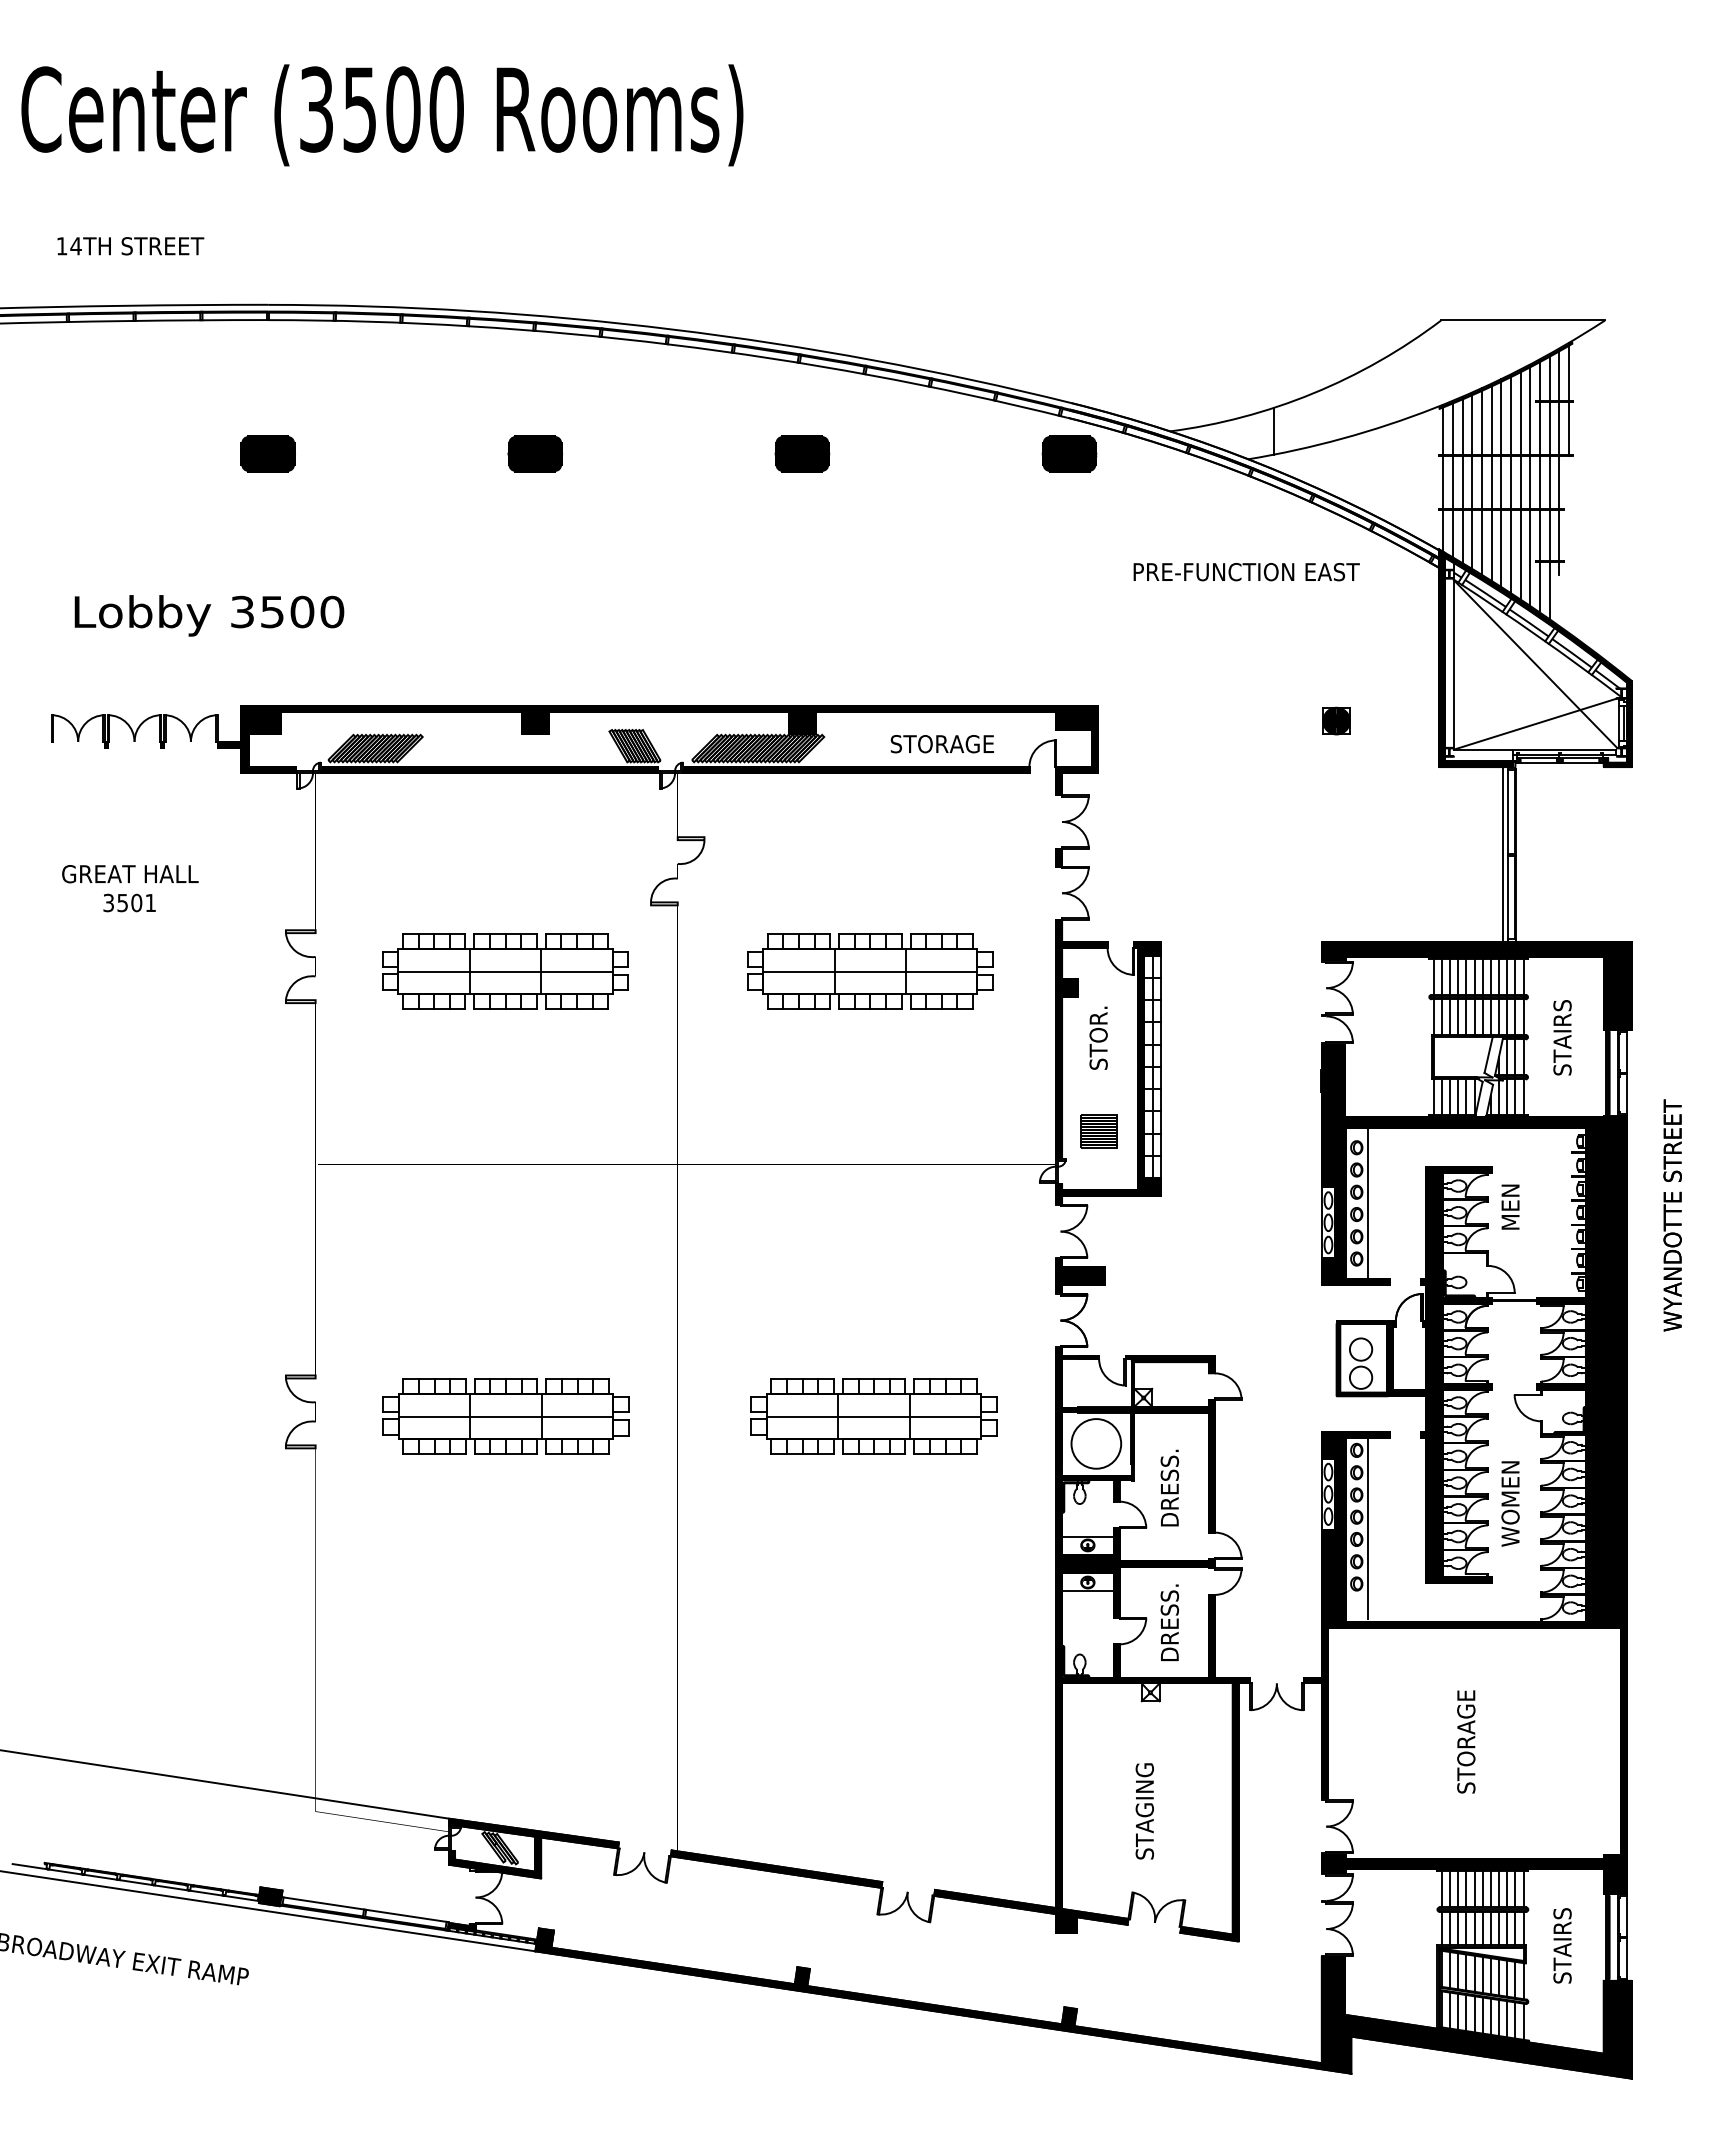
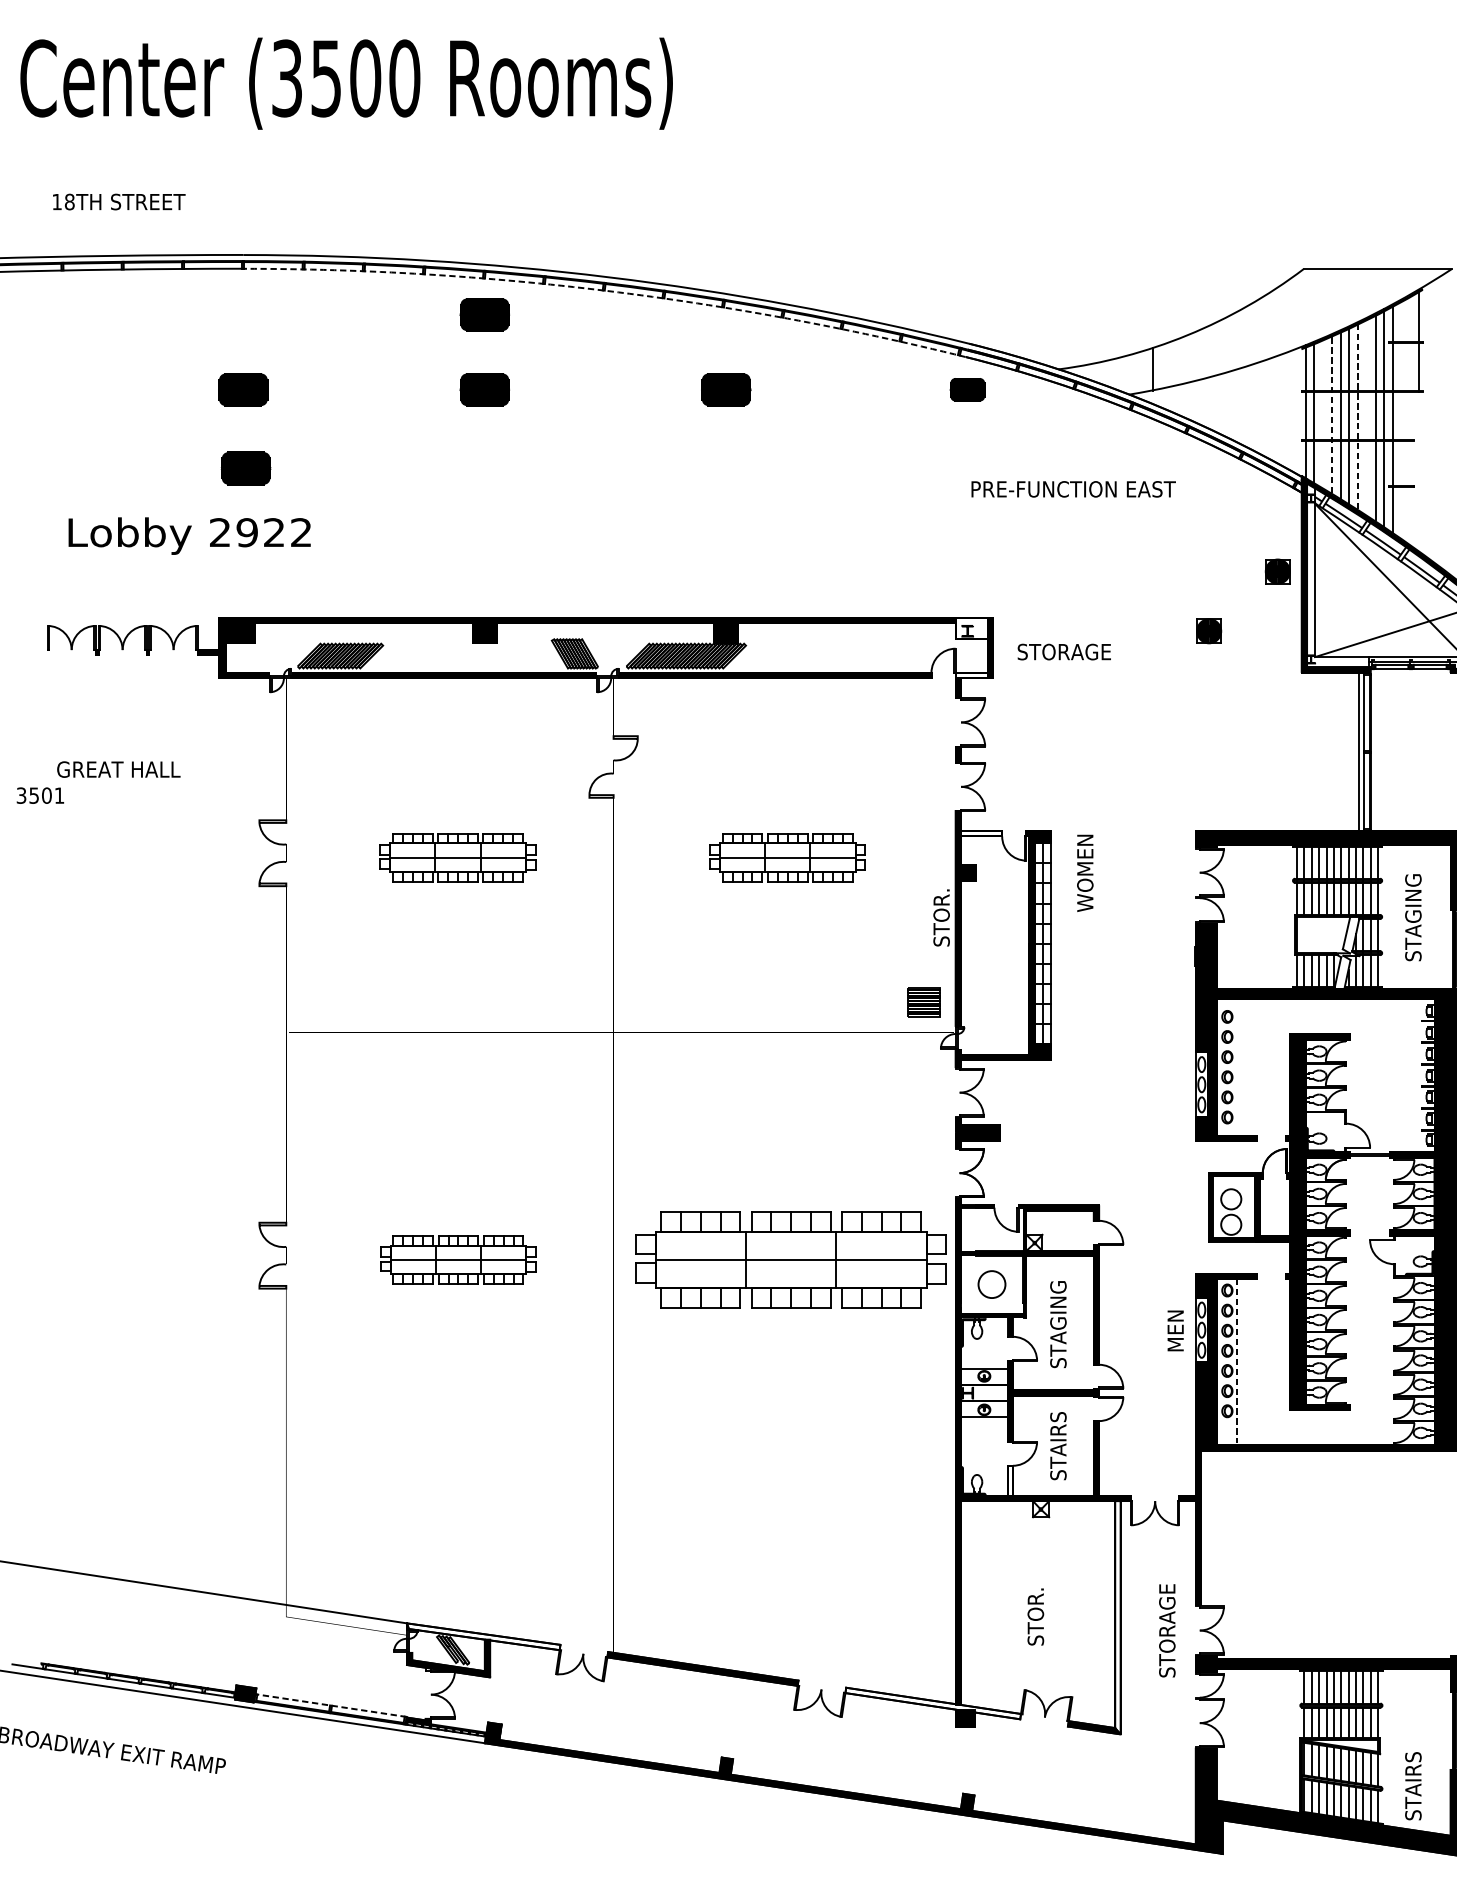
text: (75, 246) -> (69, 202), 14TH -> 18TH
arc: (670, 344) -> (607, 290), solid -> dashed
part: (534, 370) -> (484, 314), added
part: (1069, 453) -> (967, 389), size x0.7
line: (1559, 461) -> (1410, 396), removed
line: (1462, 479) -> (1322, 412), removed
line: (1472, 480) -> (1331, 413), solid -> dashed
line: (1501, 482) -> (1358, 415), solid -> dashed
line: (1510, 483) -> (1366, 416), removed
line: (1549, 485) -> (1401, 418), removed
part: (270, 540) -> (245, 468), added
text: (1246, 572) -> (1073, 489), moved
text: (287, 611) -> (260, 532), 3500 -> 2922
part: (1412, 654) -> (1277, 571), added
fill: (1073, 718) -> (971, 628), removed
text: (941, 744) -> (1063, 652), moved
fill: (1073, 770) -> (971, 675), removed
text: (129, 902) -> (40, 795), moved
fill: (1084, 945) -> (981, 834), removed
part: (505, 971) -> (457, 857), size x0.7
part: (870, 971) -> (787, 857), size x0.7
text: (1098, 1037) -> (941, 917), moved
text: (1562, 1037) -> (1413, 917), STAIRS -> STAGING
part: (1098, 1131) -> (923, 1002), moved
line: (1367, 1203) -> (1237, 1067), removed
text: (1510, 1206) -> (1175, 1330), moved
part: (505, 1416) -> (457, 1259), size x0.7
part: (873, 1416) -> (790, 1259), size x1.4
circle: (1096, 1443) -> (992, 1284), size x0.6
text: (1169, 1488) -> (1058, 1324), DRESS. -> STAGING
text: (1510, 1503) -> (1085, 872), moved
line: (1367, 1528) -> (1237, 1361), solid -> dashed
fill: (1087, 1563) -> (983, 1392), removed
text: (1169, 1622) -> (1058, 1446), DRESS. -> STAIRS
fill: (1116, 1660) -> (1010, 1480), removed
text: (1466, 1741) -> (1167, 1630), moved
text: (1144, 1811) -> (1035, 1616), STAGING -> STOR.
fill: (1235, 1812) -> (1117, 1617), removed
fill: (533, 1833) -> (483, 1636), removed
fill: (1031, 1906) -> (933, 1702), removed
line: (364, 1909) -> (330, 1705), solid -> dashed
text: (1562, 1945) -> (1413, 1785), moved

